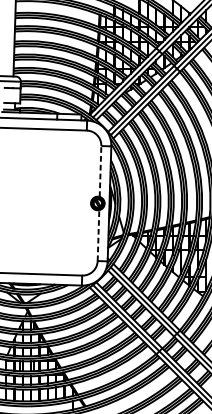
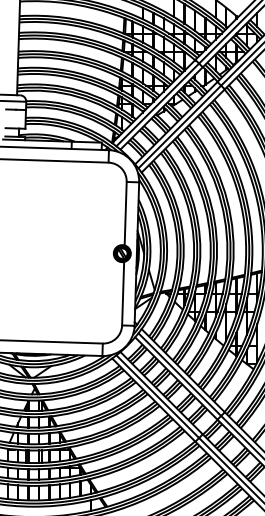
line: (100, 171) -> (125, 213), dashed -> solid
line: (98, 235) -> (123, 293), dashed -> solid

